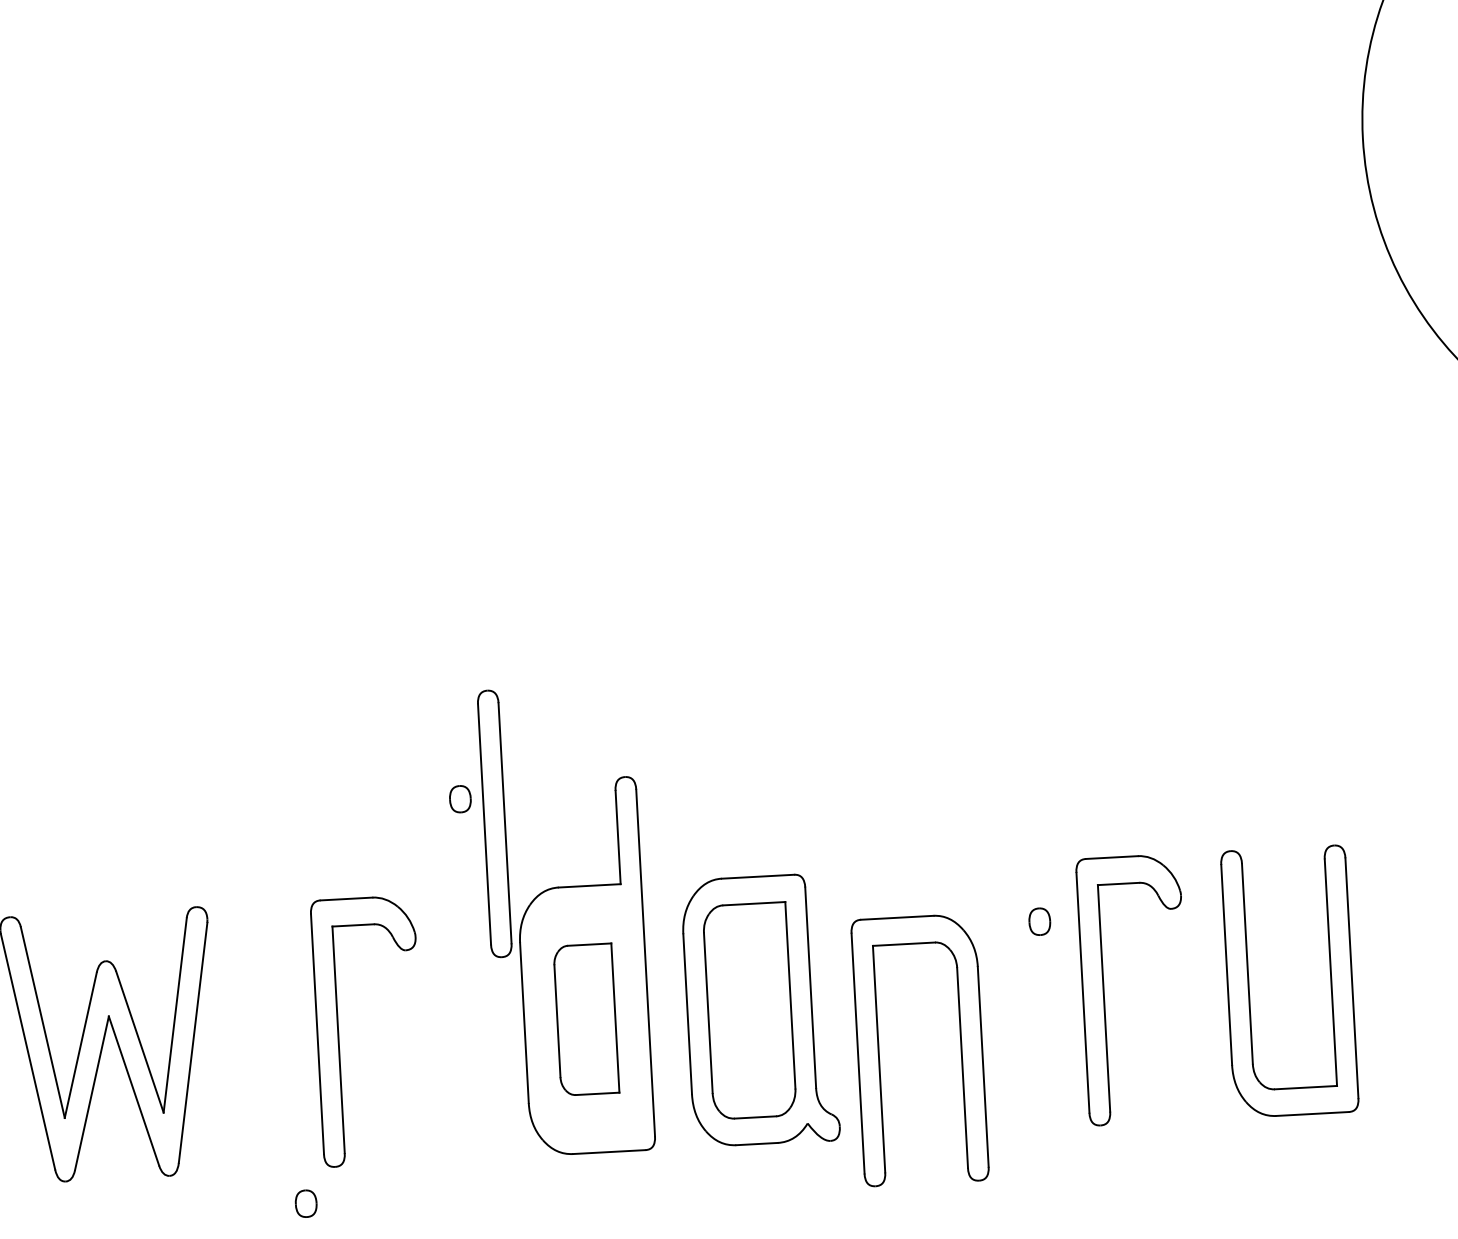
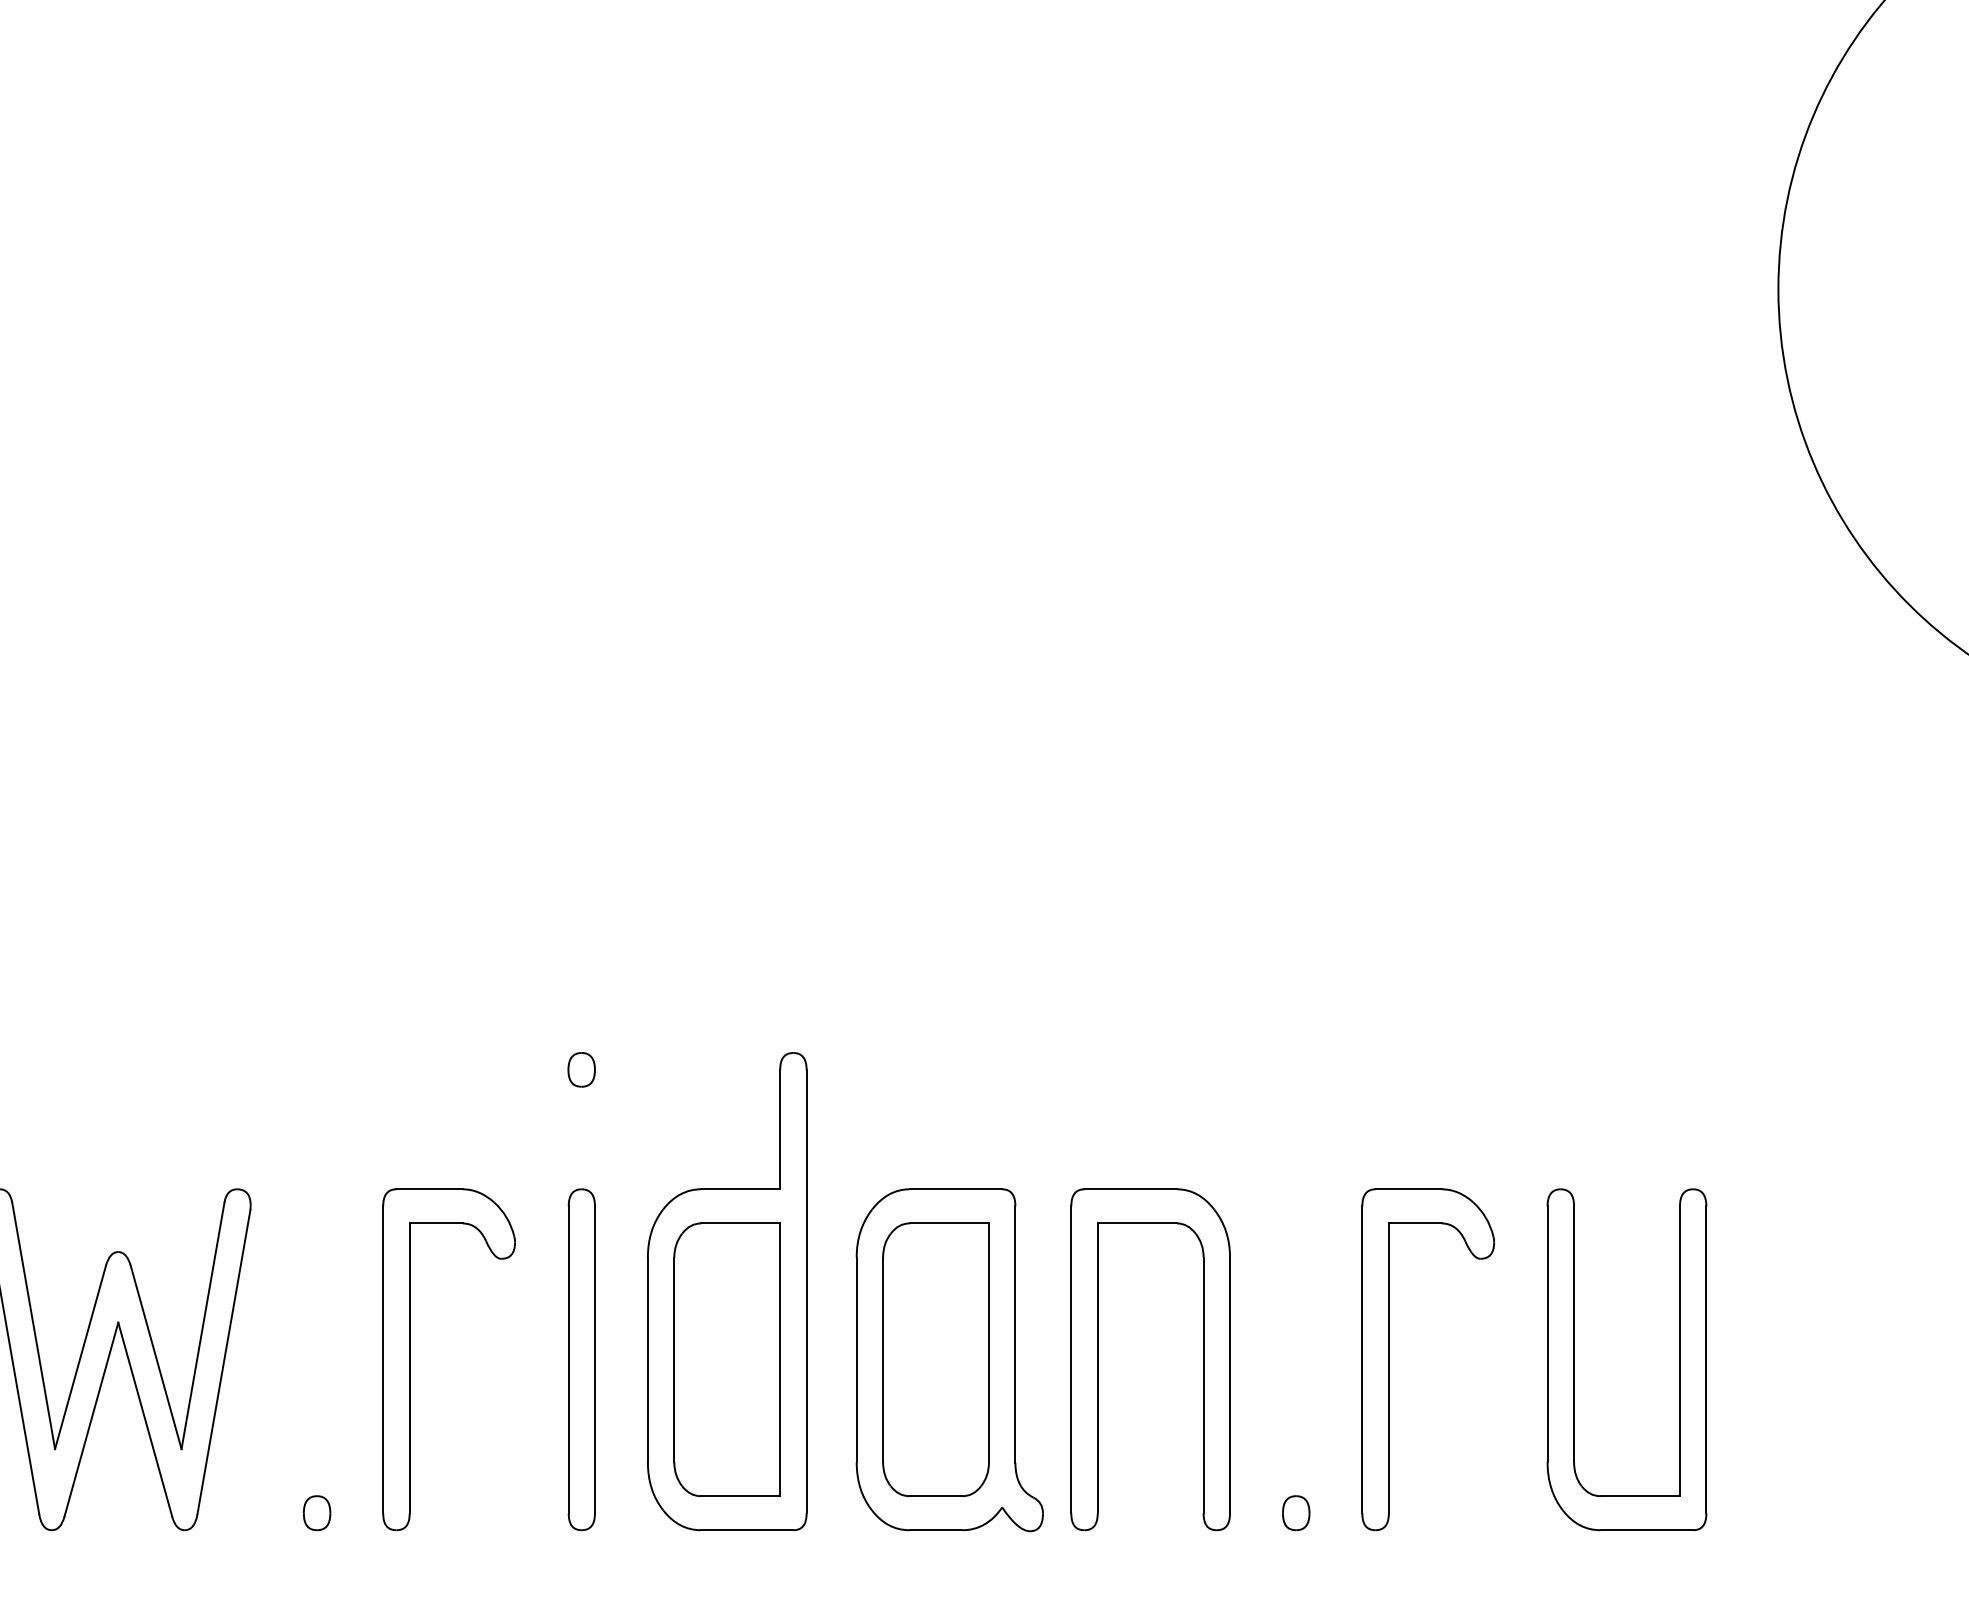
part: (494, 823) -> (581, 1359), moved
part: (1040, 921) -> (1296, 1513), moved
part: (585, 1019) -> (726, 1359), size x1.43
part: (879, 1052) -> (1098, 1359), moved
part: (306, 1203) -> (317, 1513), moved

